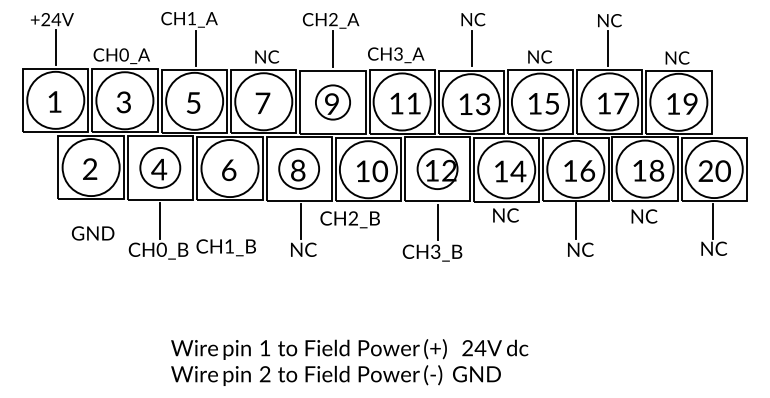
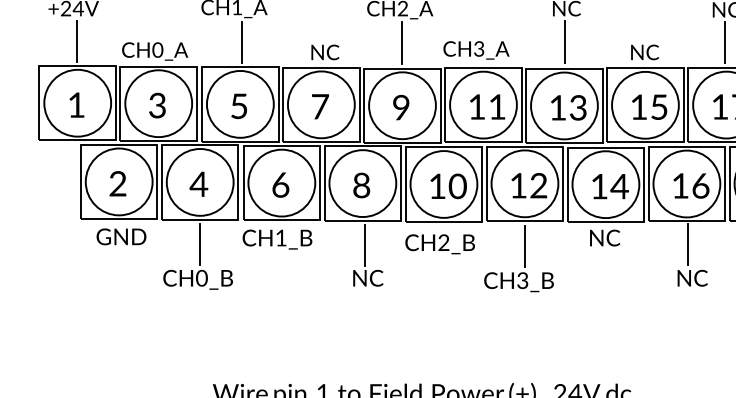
circle: (332, 102) -> (401, 105), size x1.67
circle: (159, 167) -> (199, 181), size x1.43
circle: (298, 168) -> (362, 183), size x1.43
circle: (437, 168) -> (524, 183), size x1.43
text: (349, 219) -> (439, 243), moved
text: (92, 233) -> (120, 236), moved
text: (225, 247) -> (276, 239), moved

